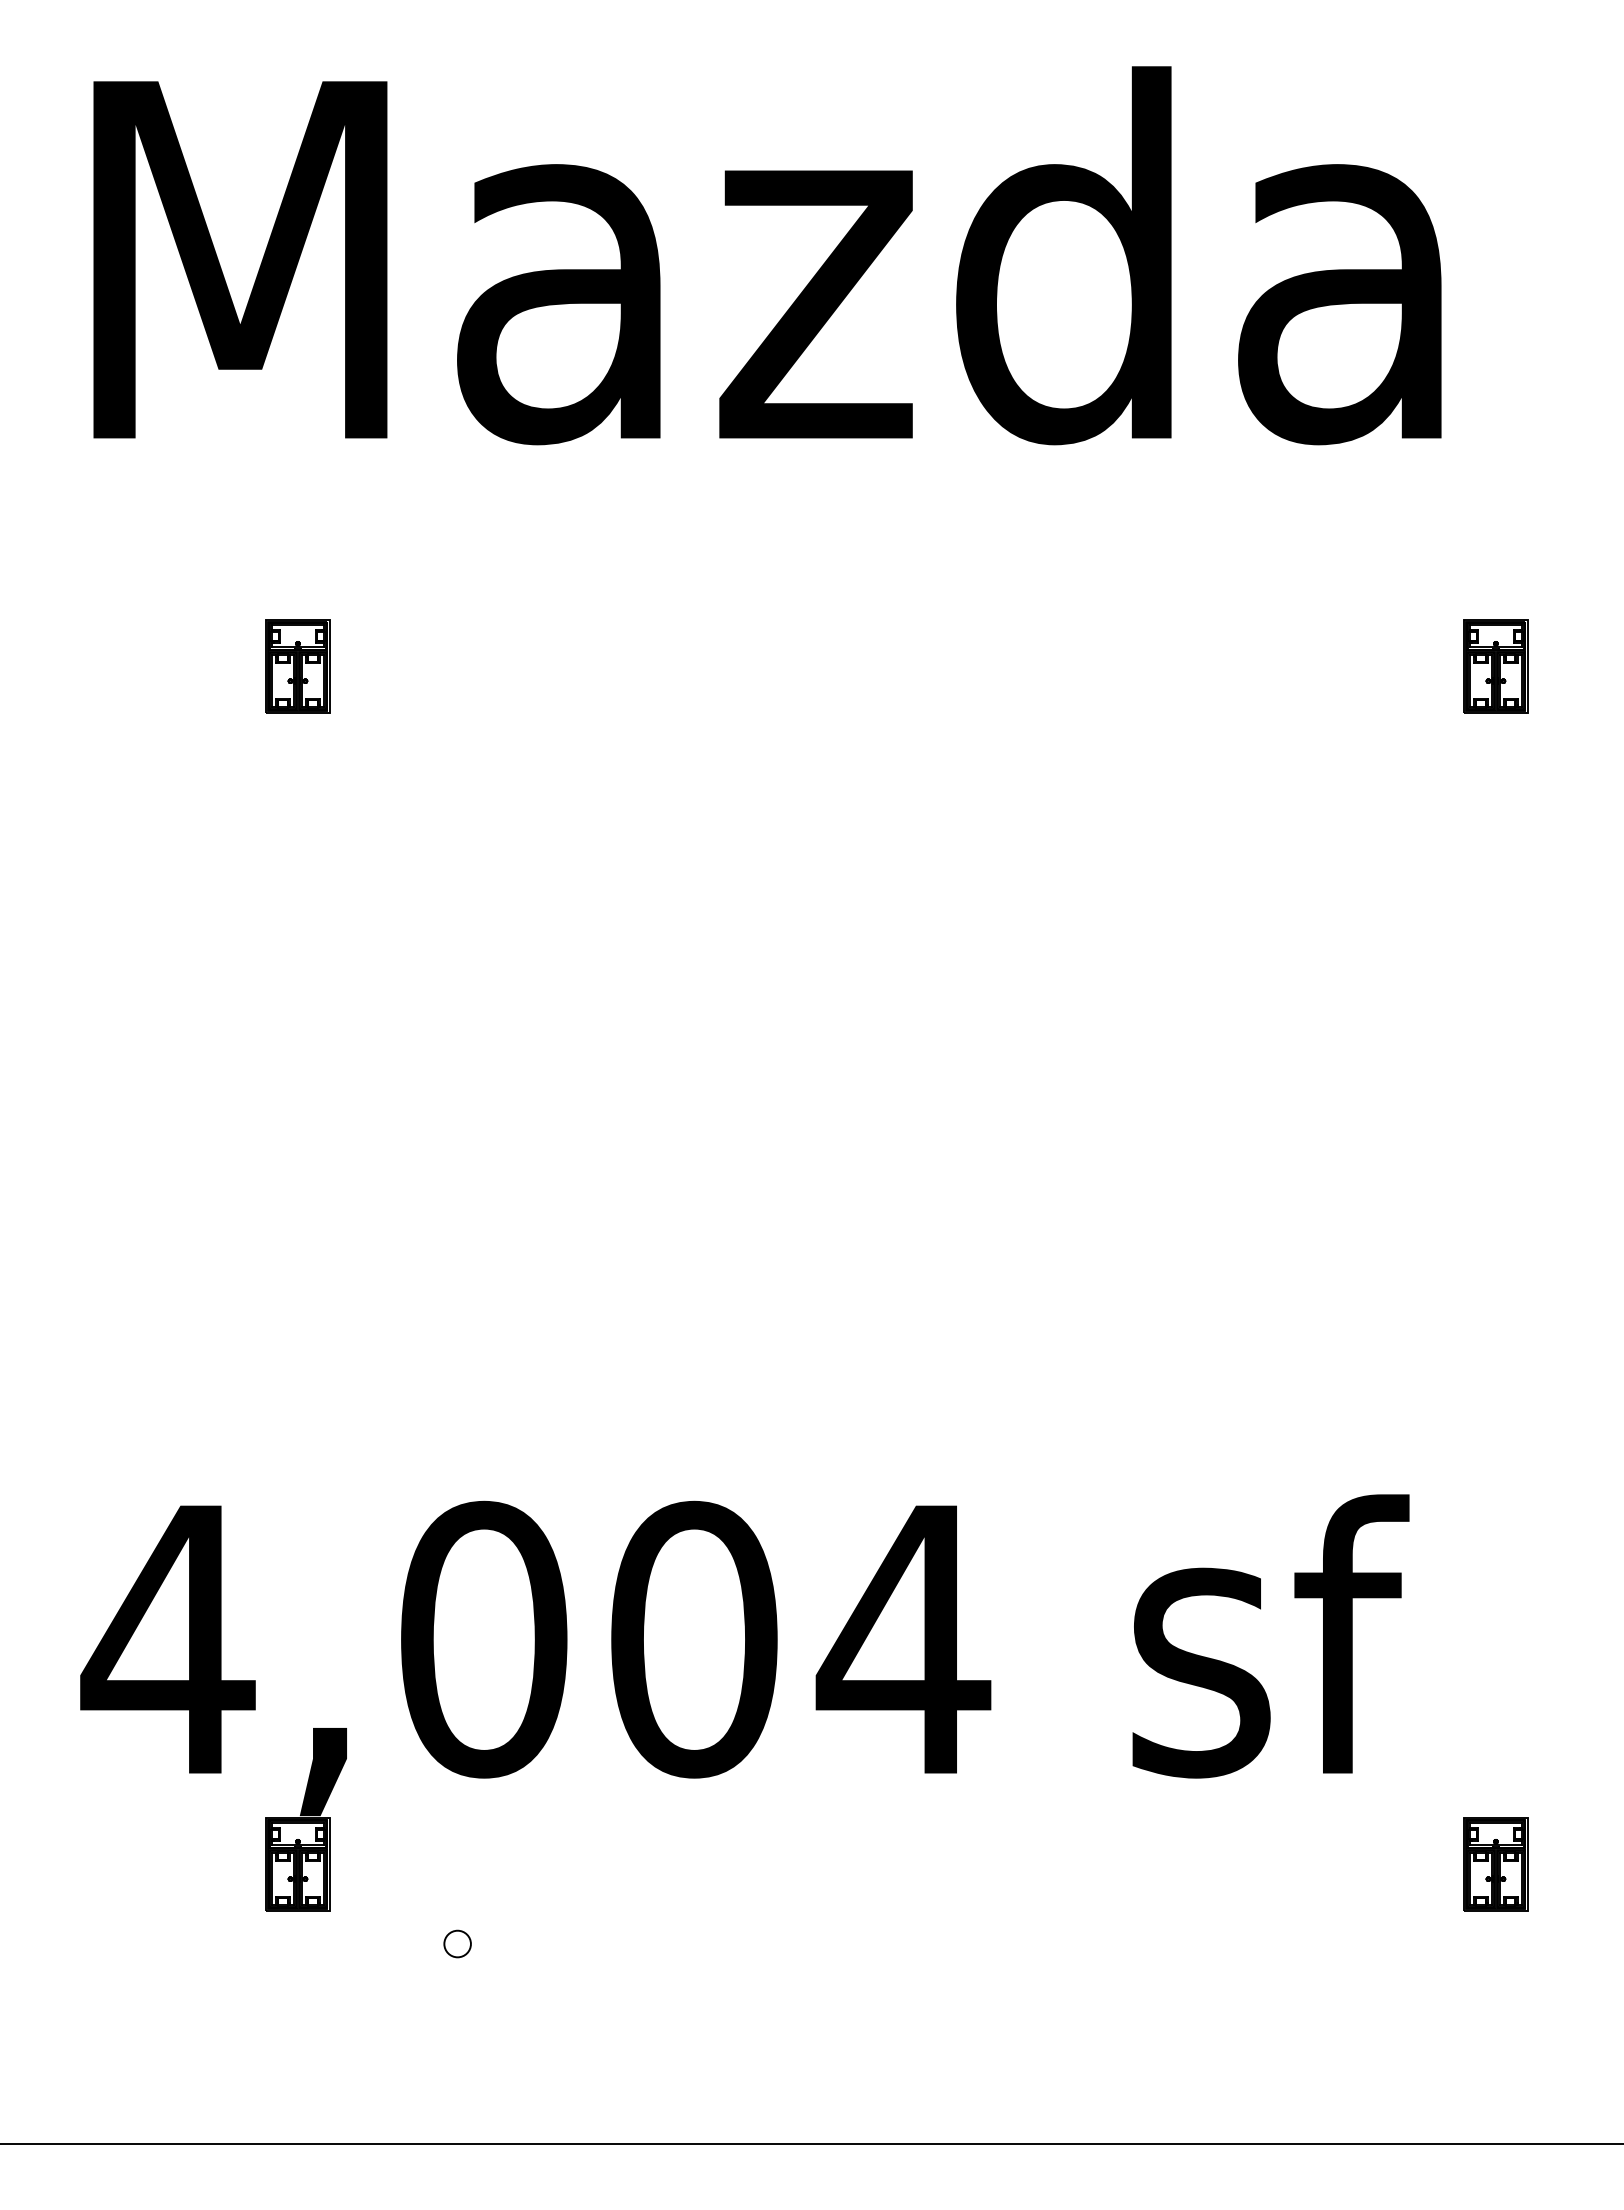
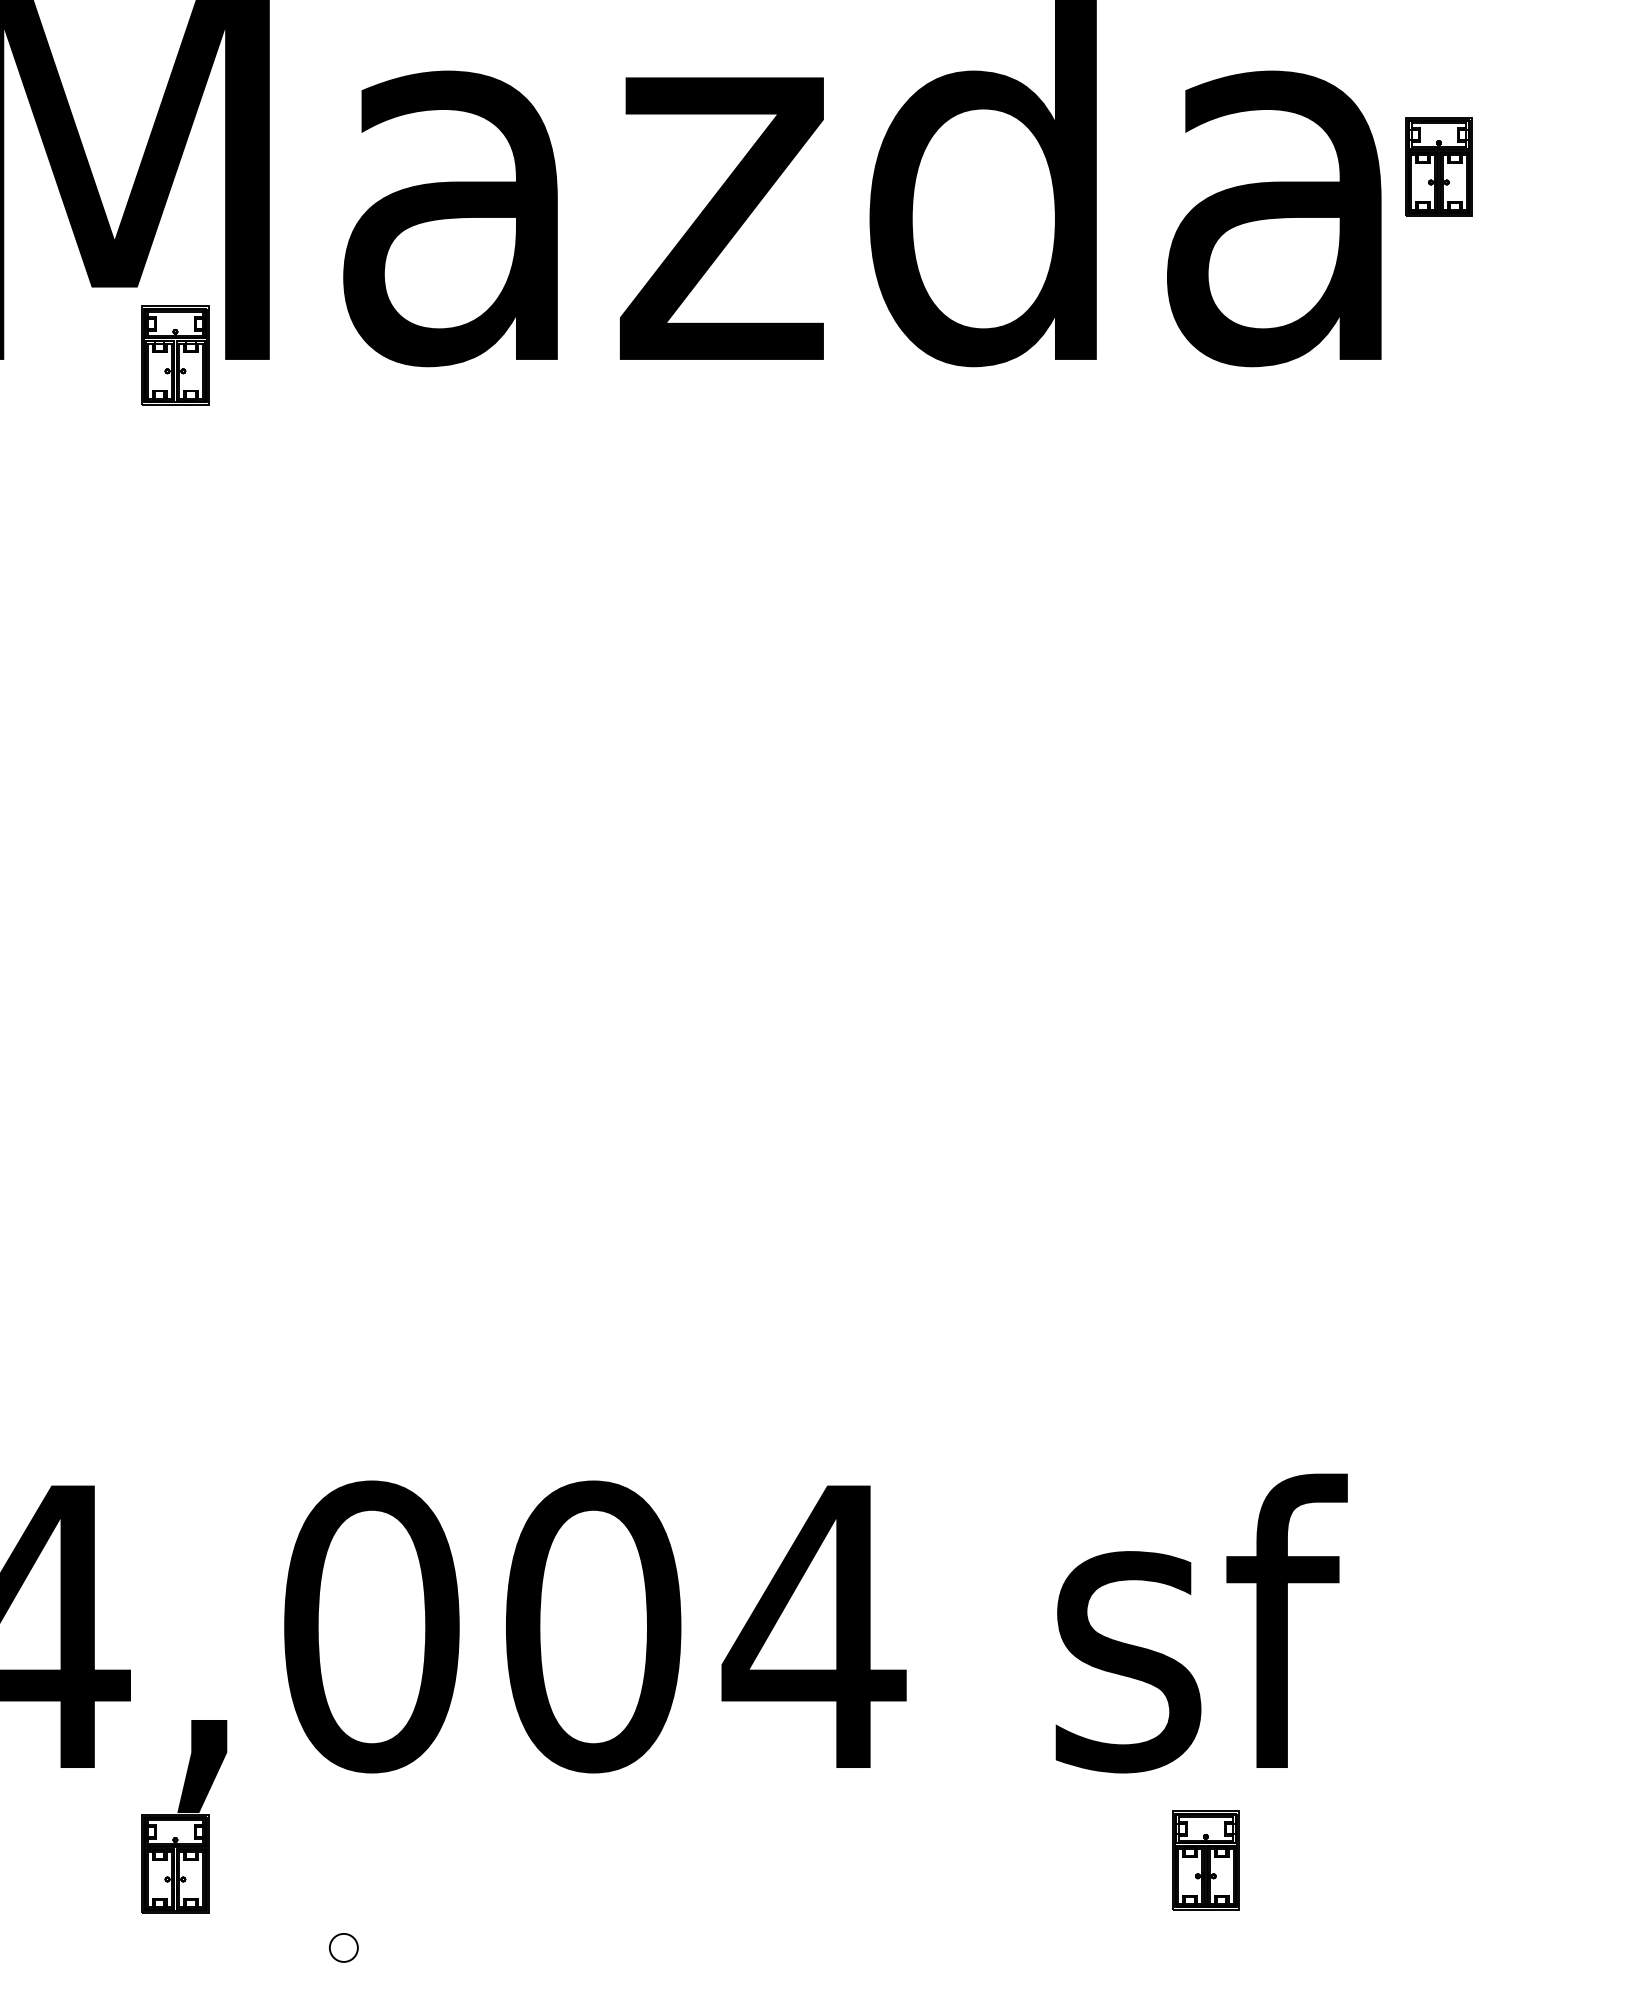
part: (297, 666) -> (174, 355), moved
part: (1495, 666) -> (1438, 167), moved
part: (1495, 1864) -> (1205, 1860), moved

